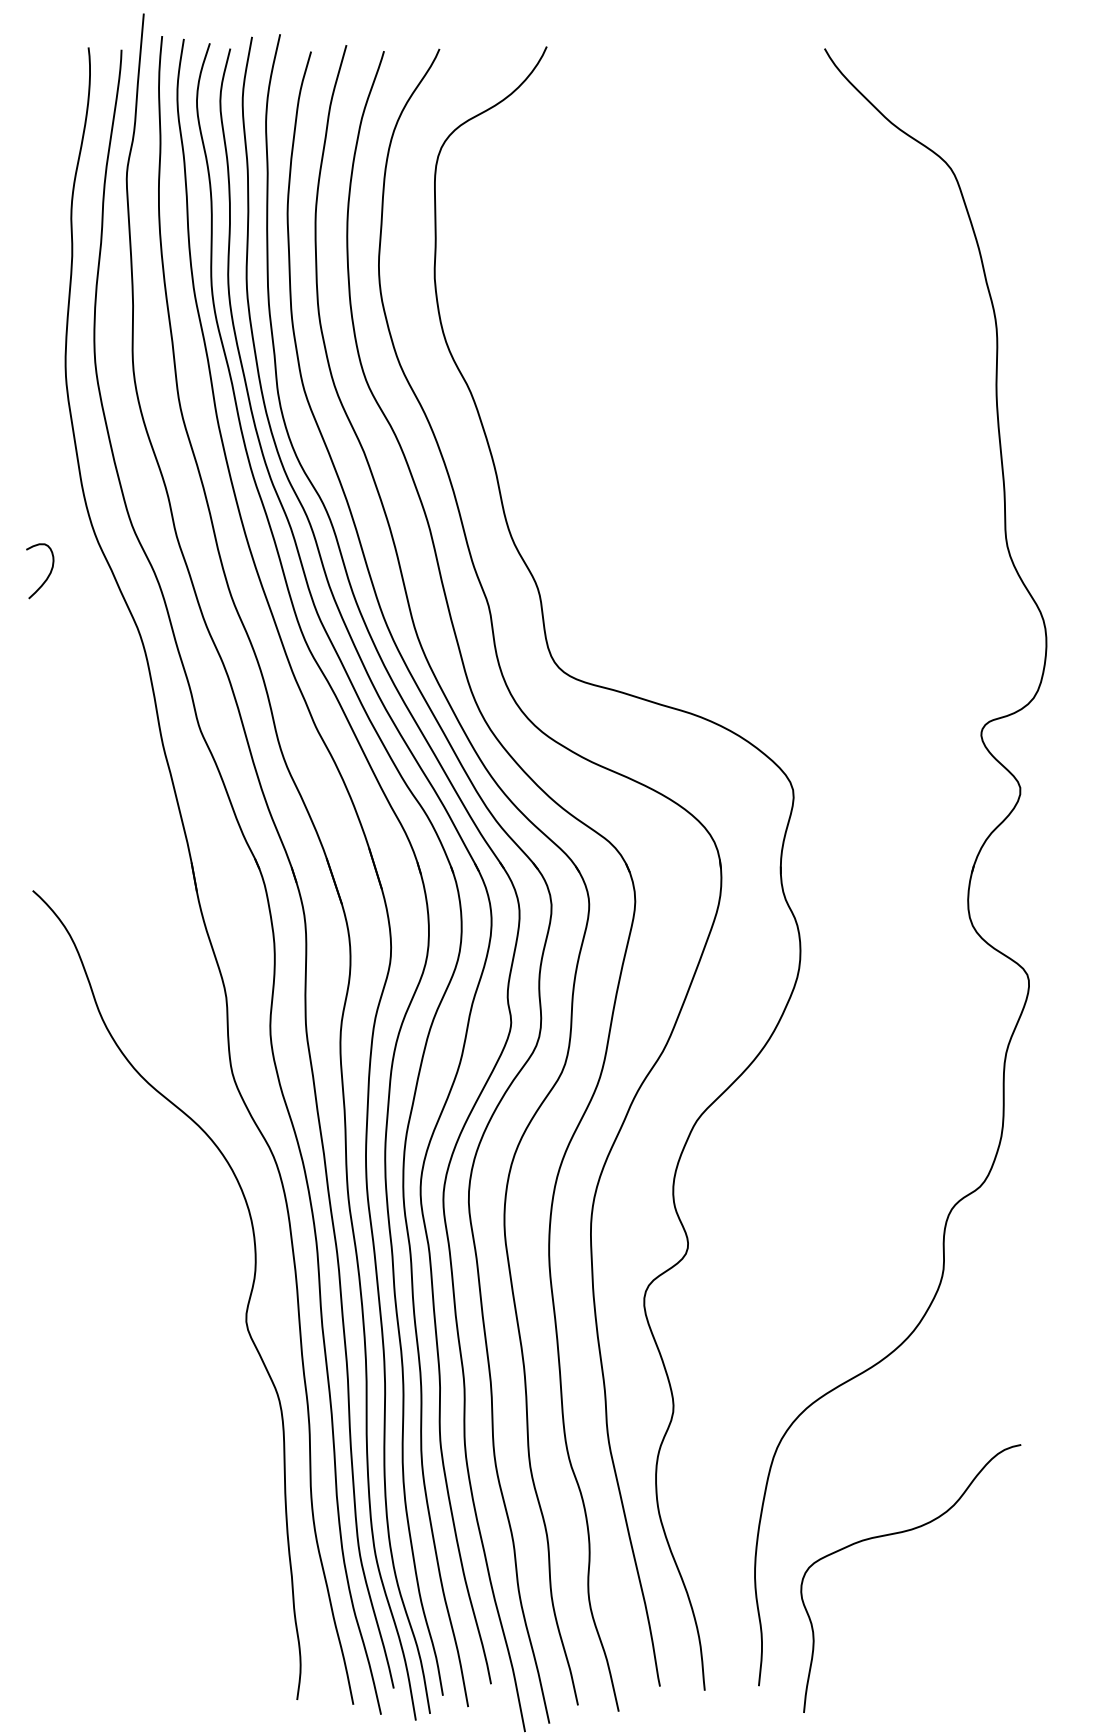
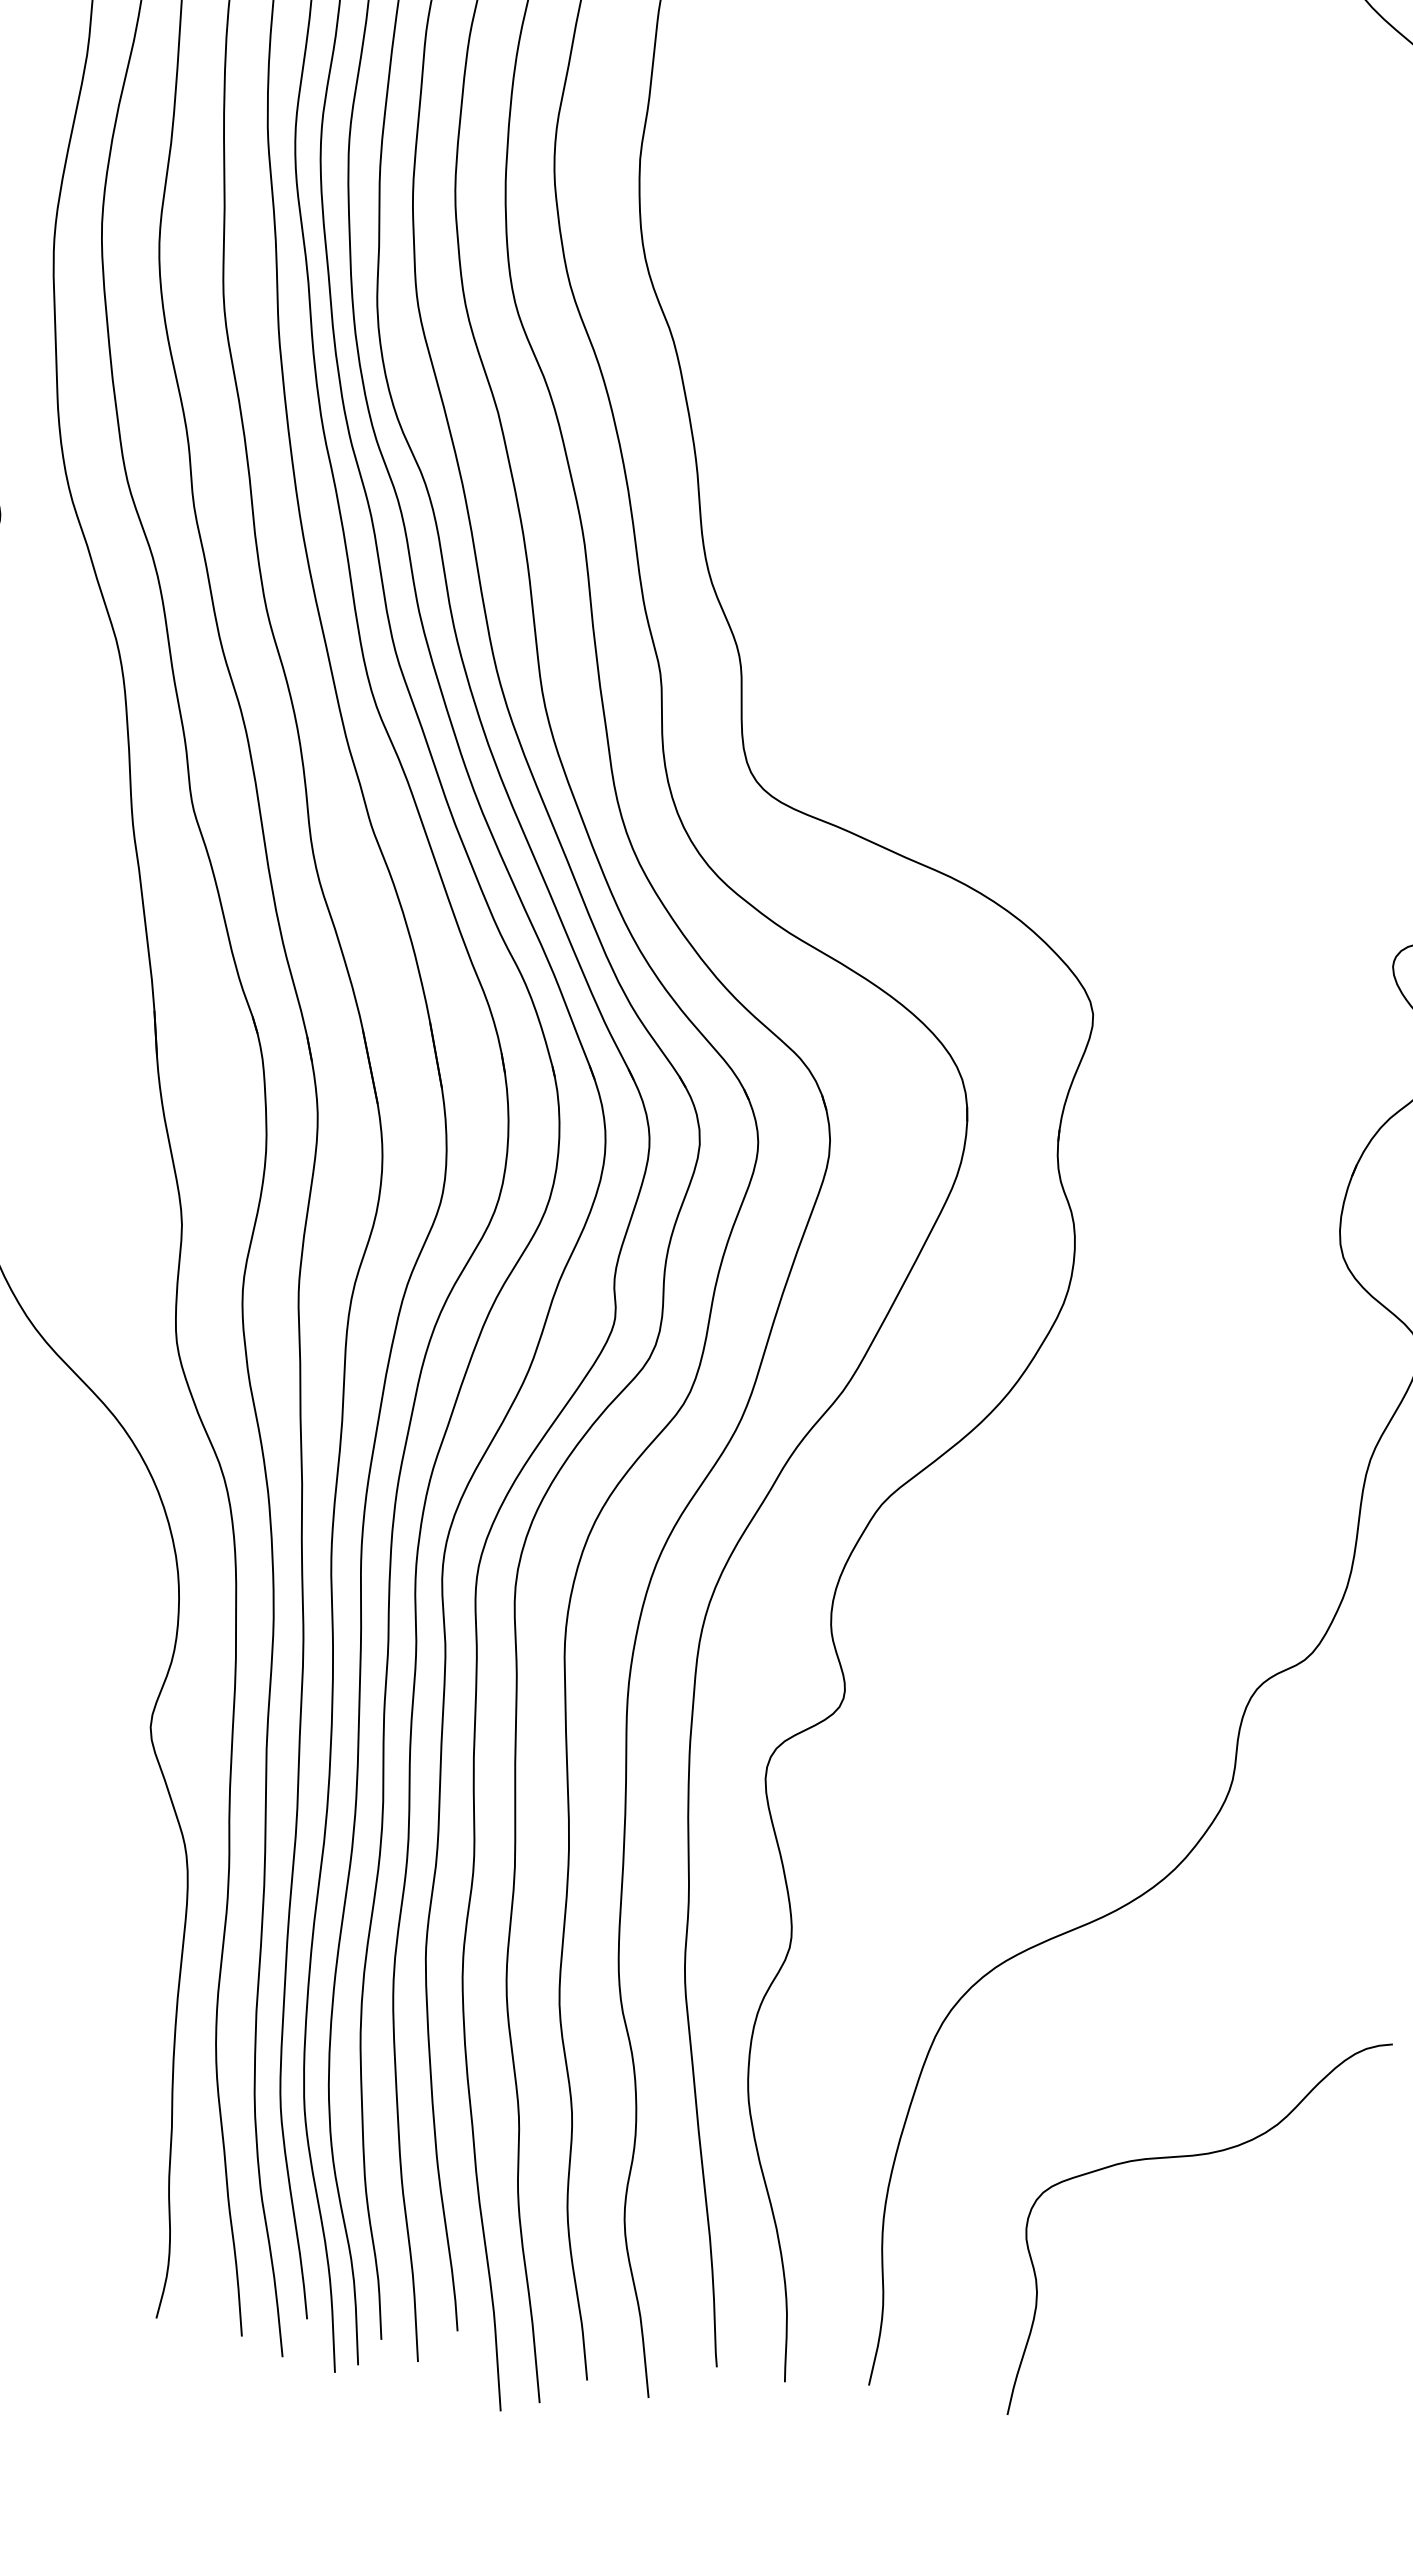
curve: (901, 1533) -> (1191, 2157), moved

